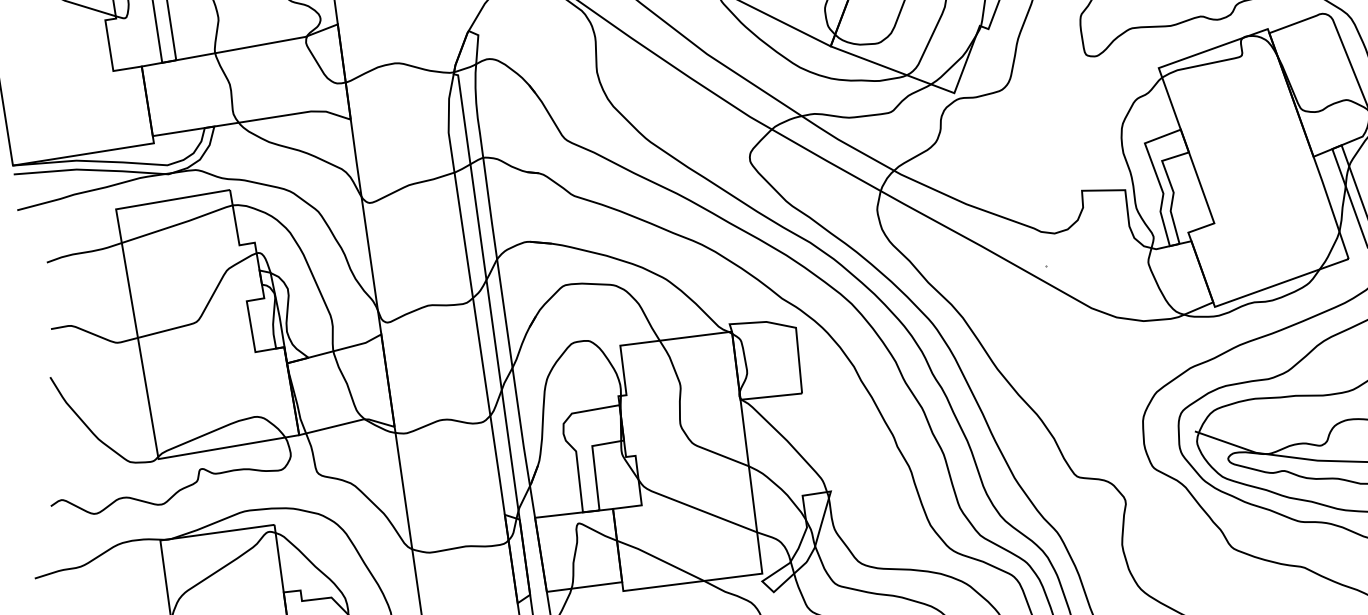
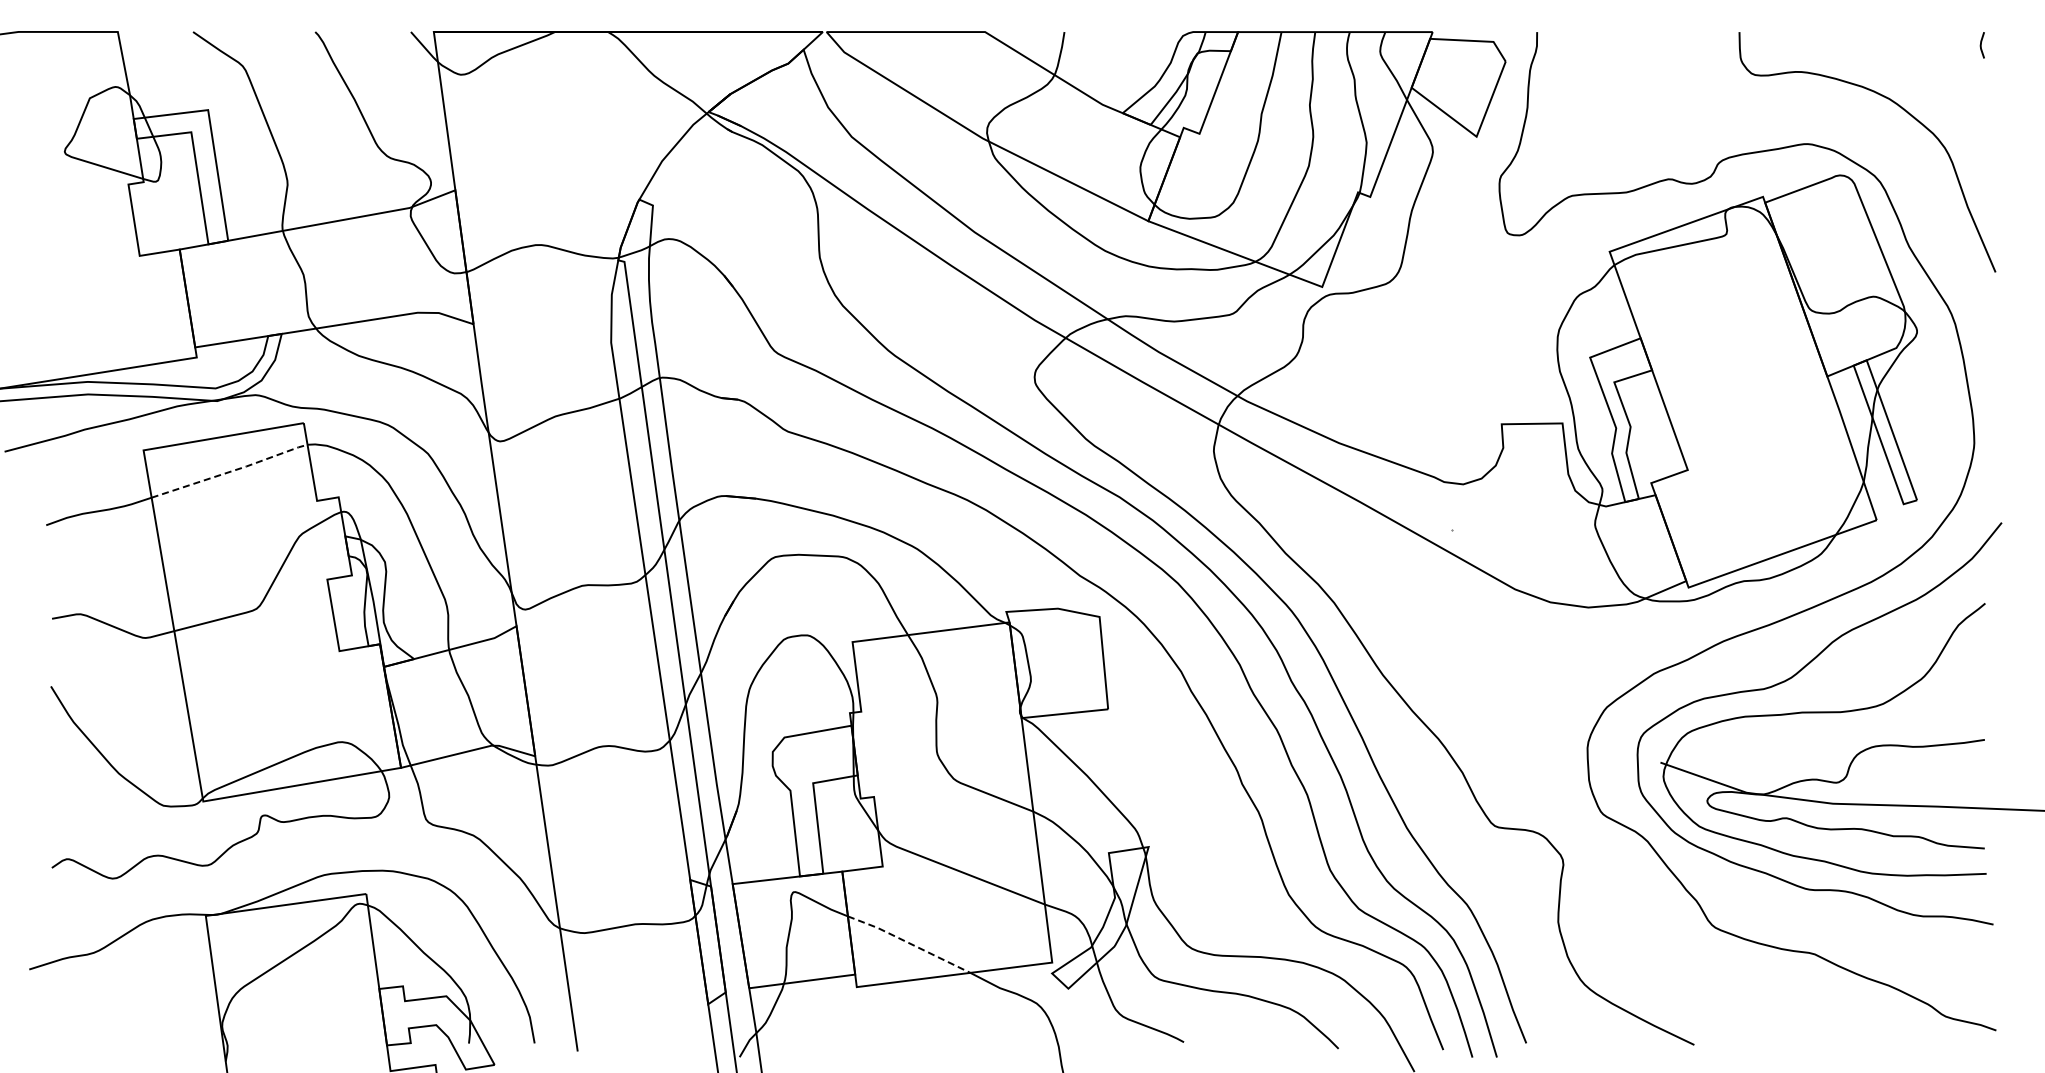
line: (178, 224) -> (231, 471), solid -> dashed
line: (660, 560) -> (909, 943), solid -> dashed

